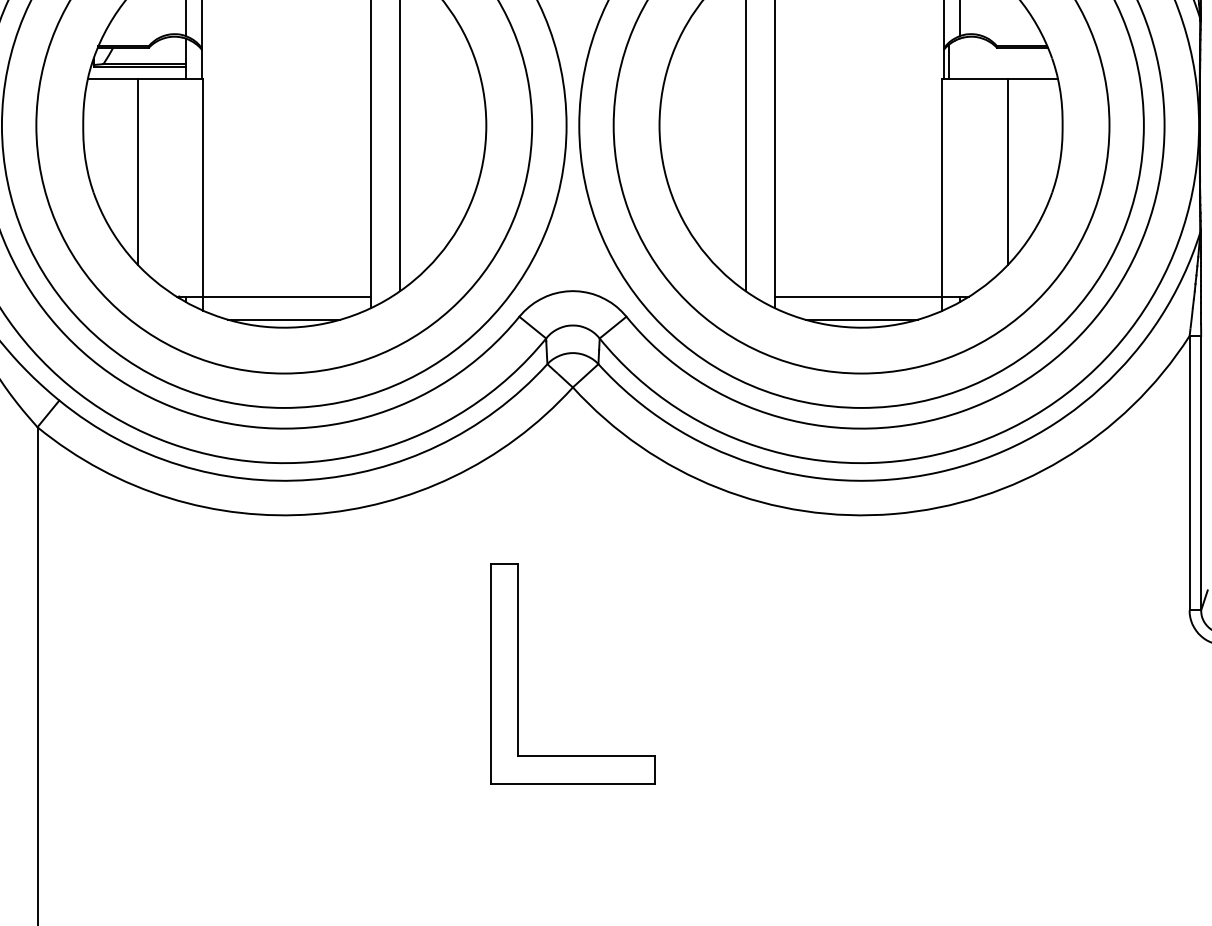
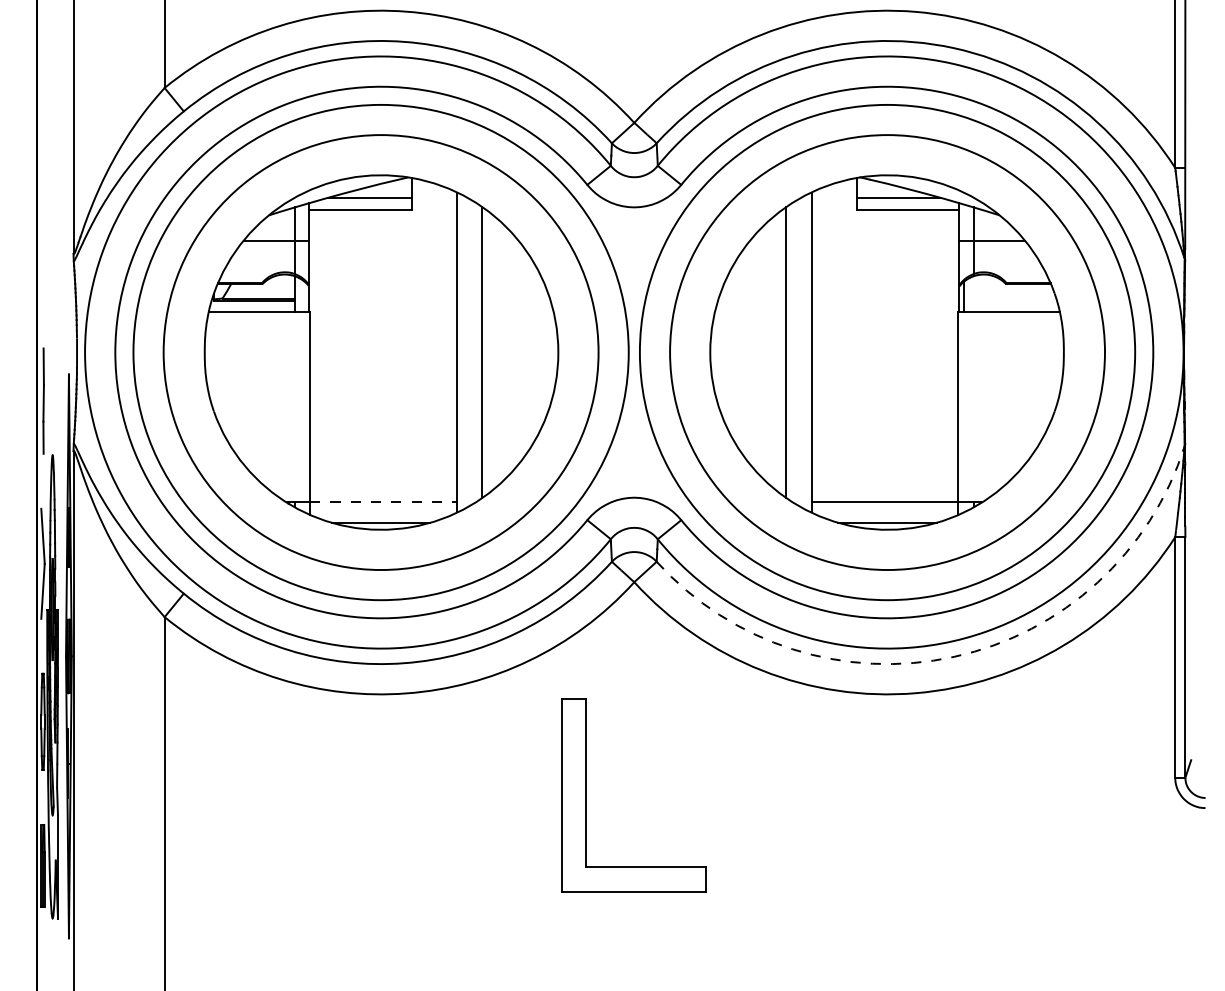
line: (137, 172) -> (252, 393), removed
line: (1007, 172) -> (1015, 393), removed
line: (288, 296) -> (384, 502), solid -> dashed
arc: (937, 472) -> (954, 656), solid -> dashed
part: (518, 673) -> (586, 795), moved

